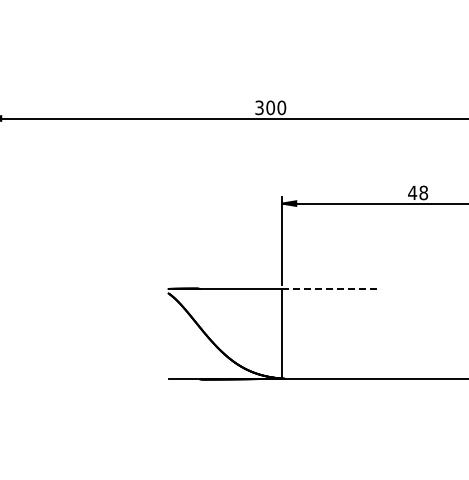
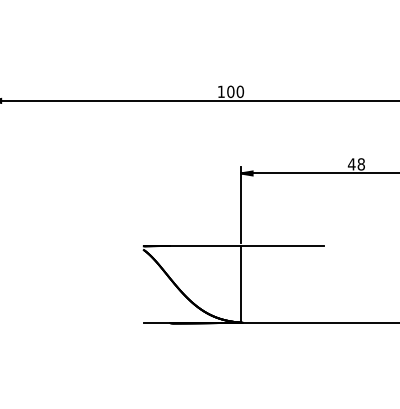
text: (259, 107) -> (221, 91), 300 -> 100
line: (330, 288) -> (281, 245), dashed -> solid

